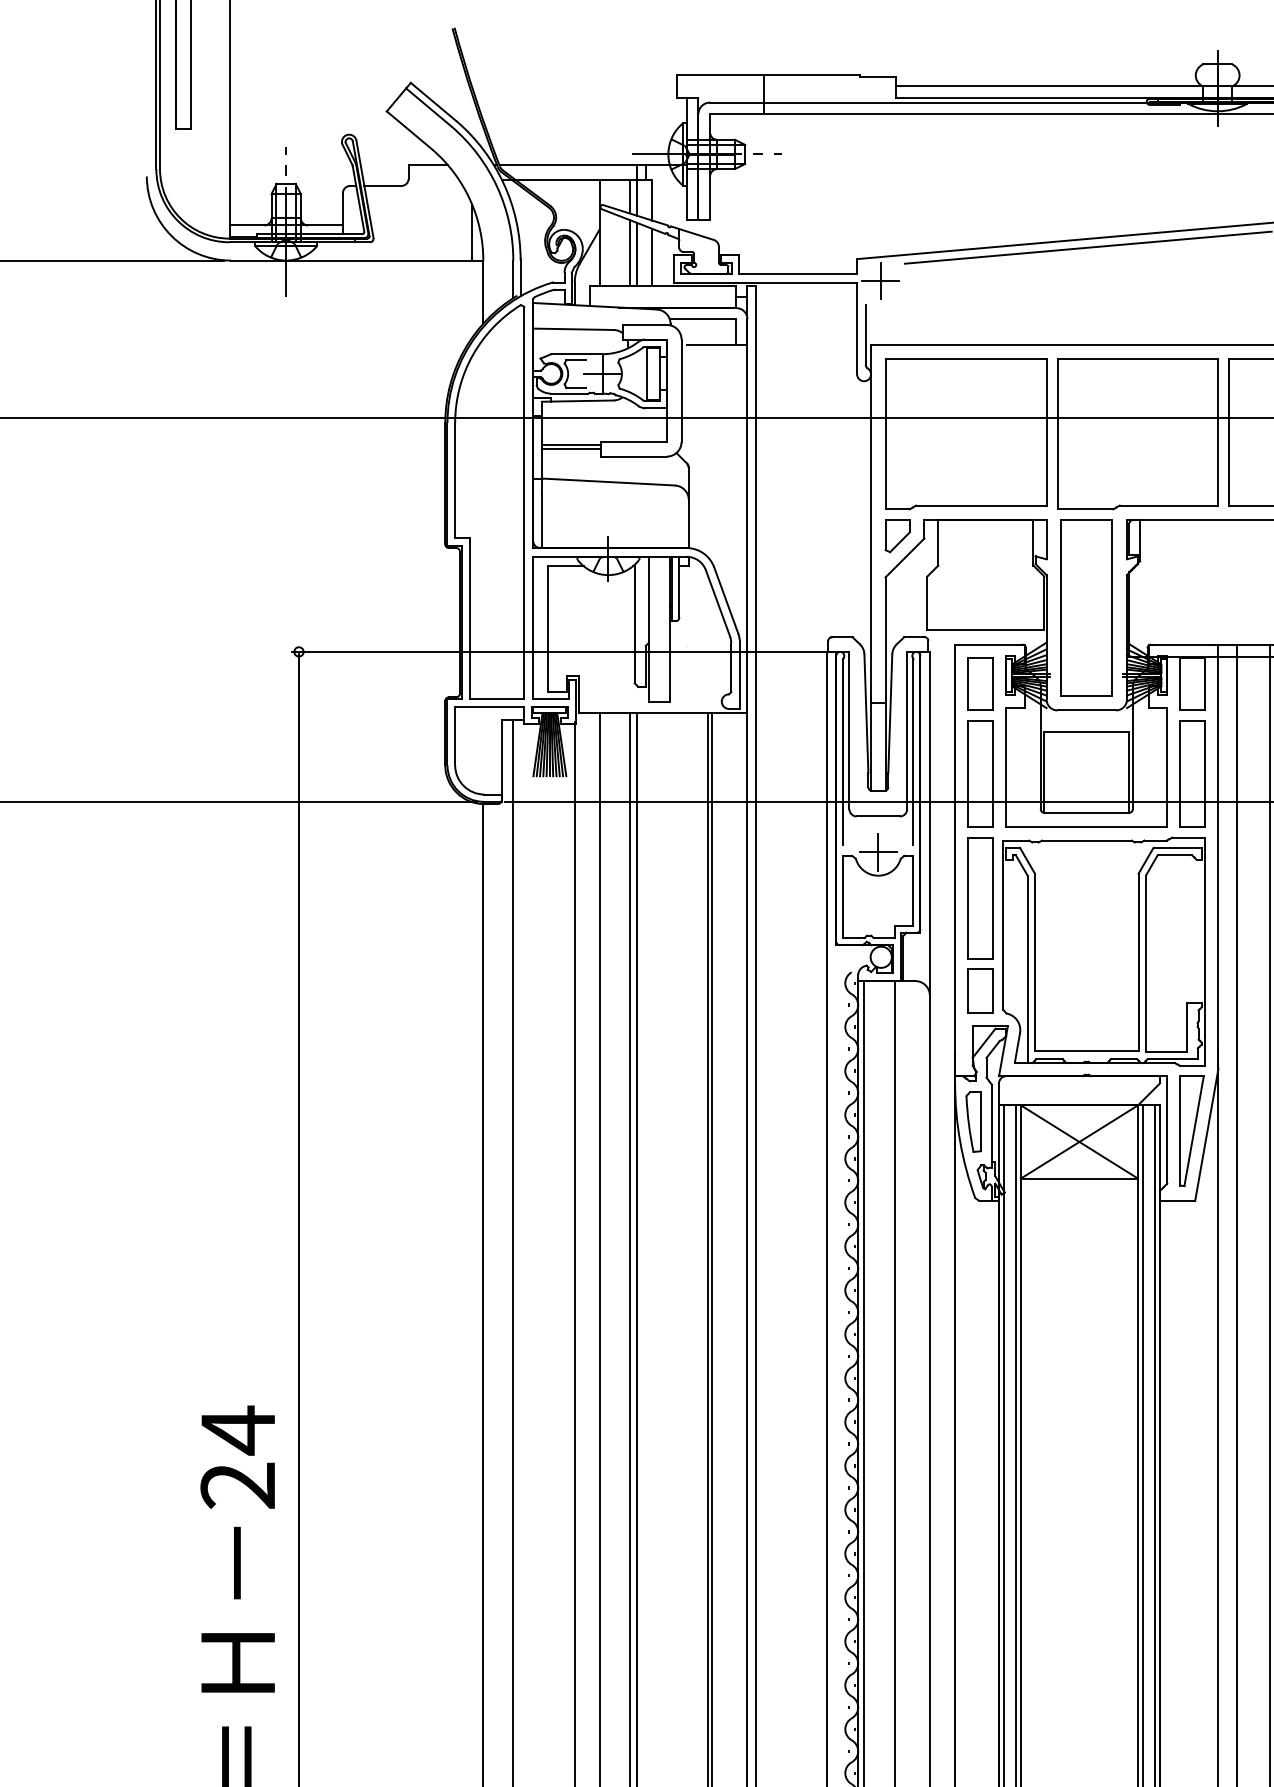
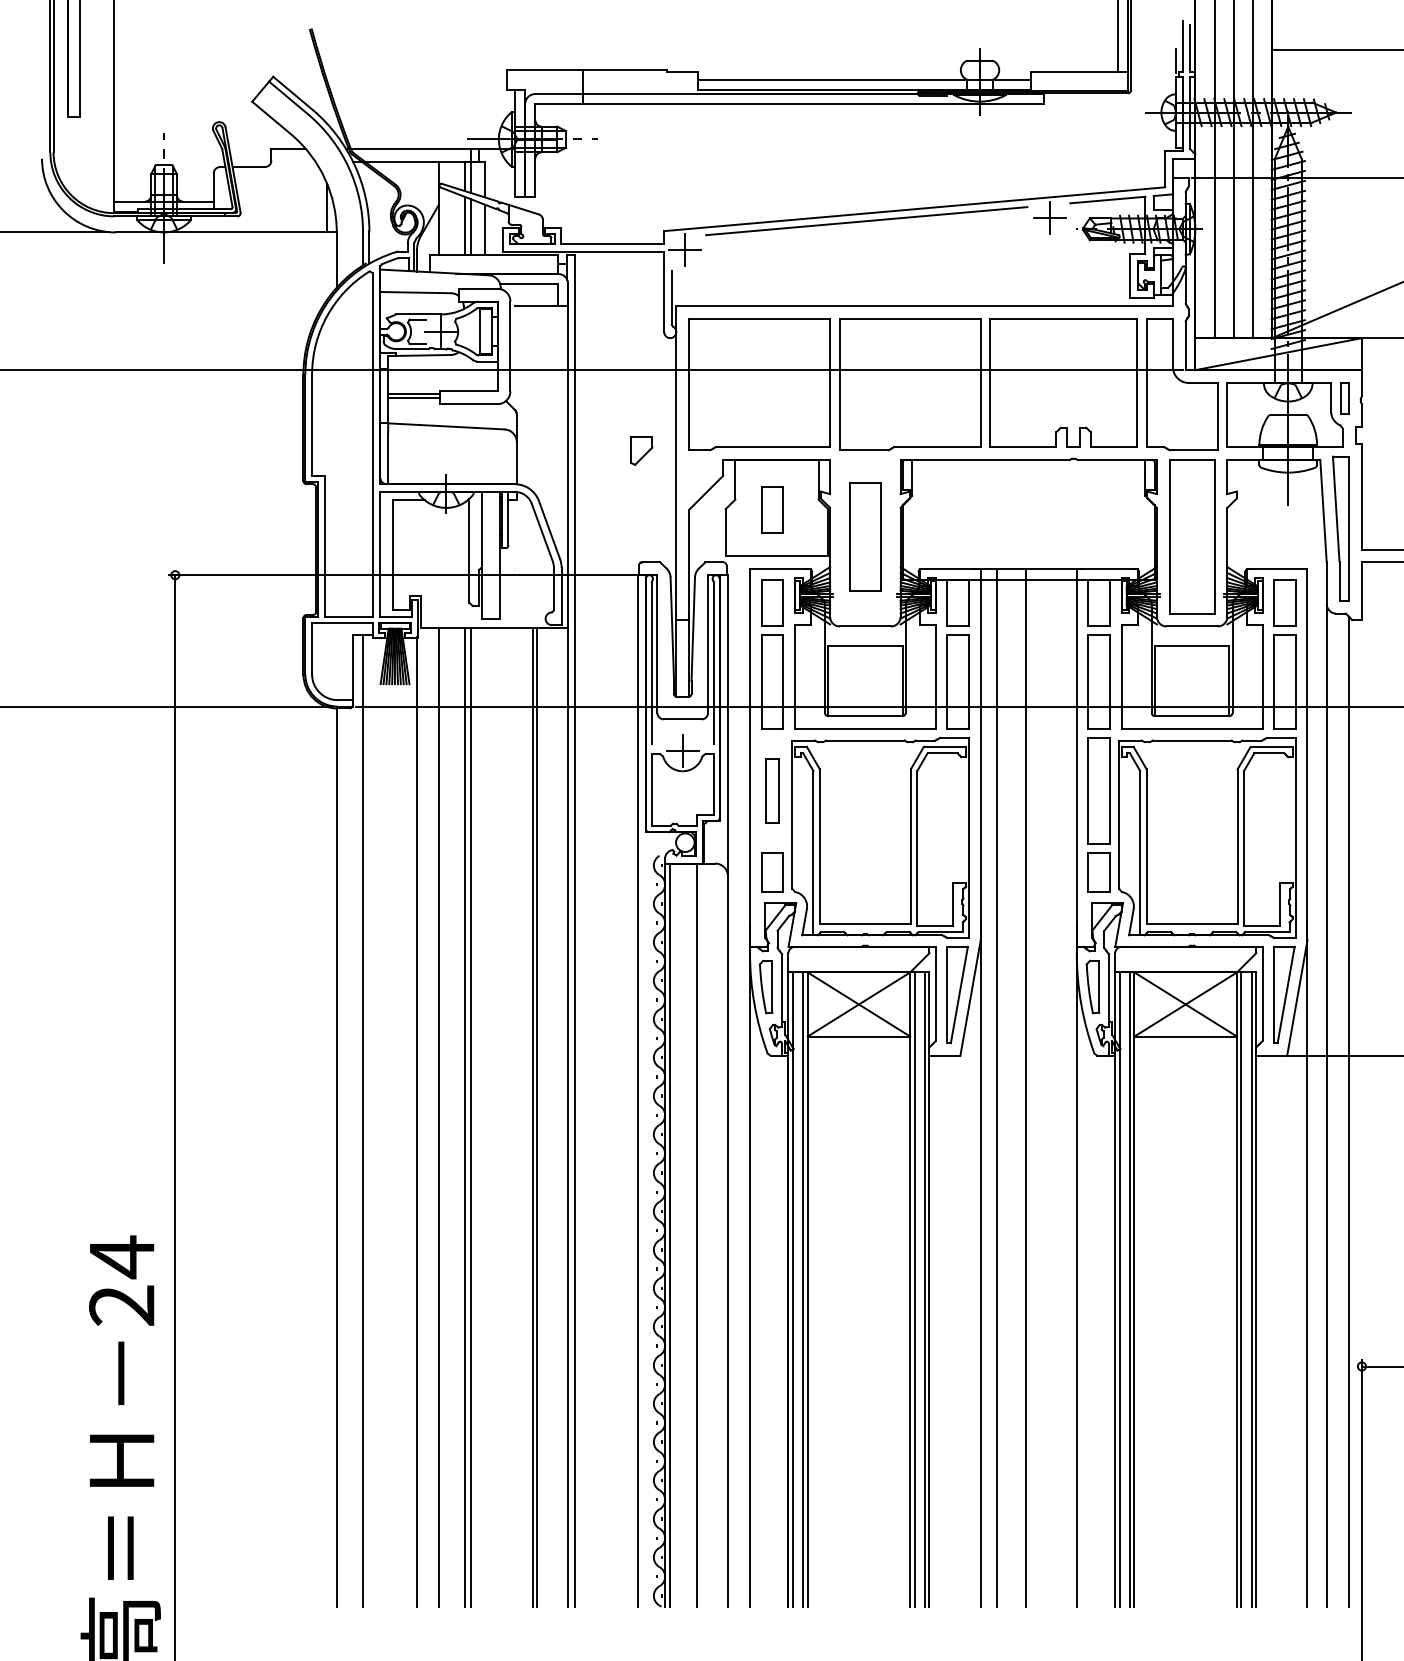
part: (897, 535) -> (641, 450), moved
part: (980, 576) -> (772, 509), added
part: (1086, 607) -> (865, 536), size x0.7
part: (980, 897) -> (772, 790), size x0.6

